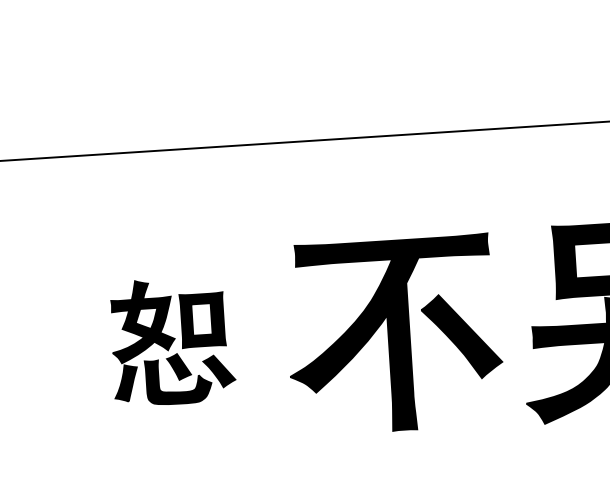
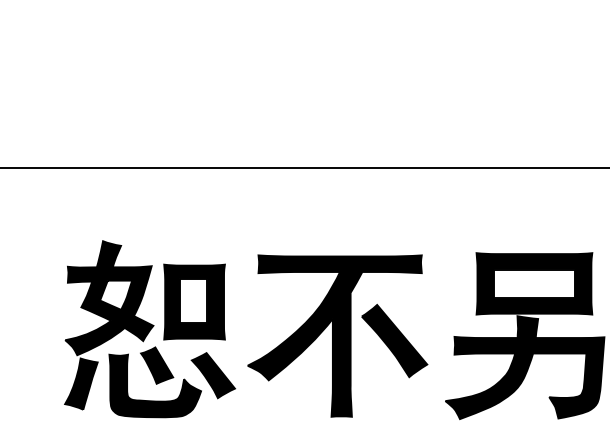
part: (172, 341) -> (150, 329), size x1.67

